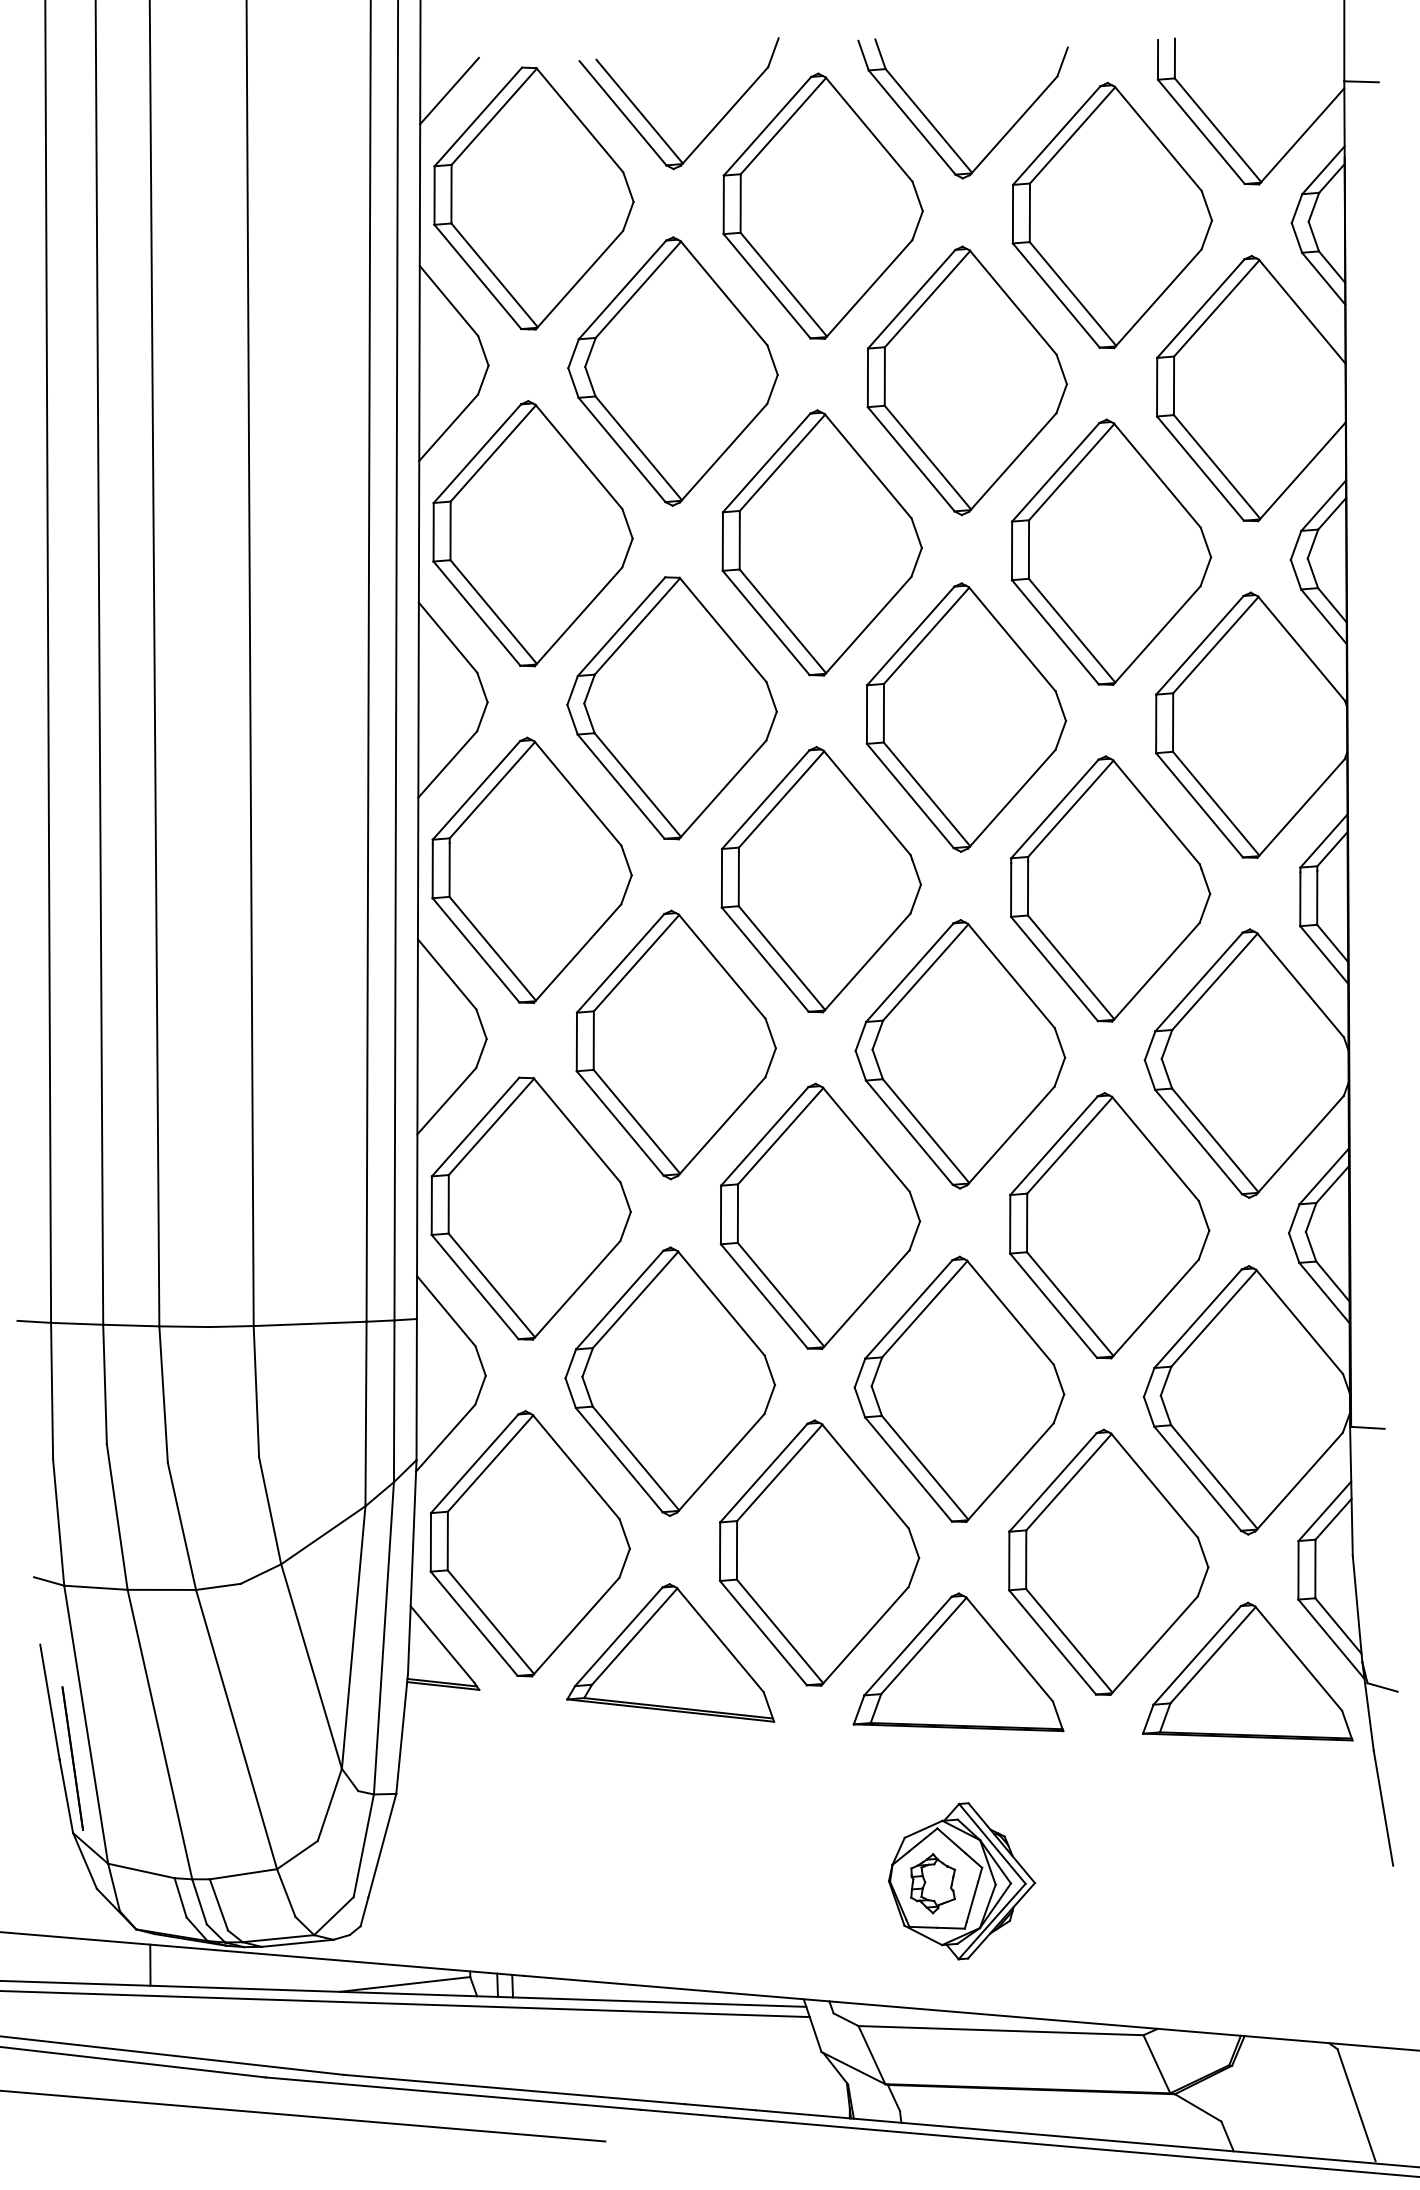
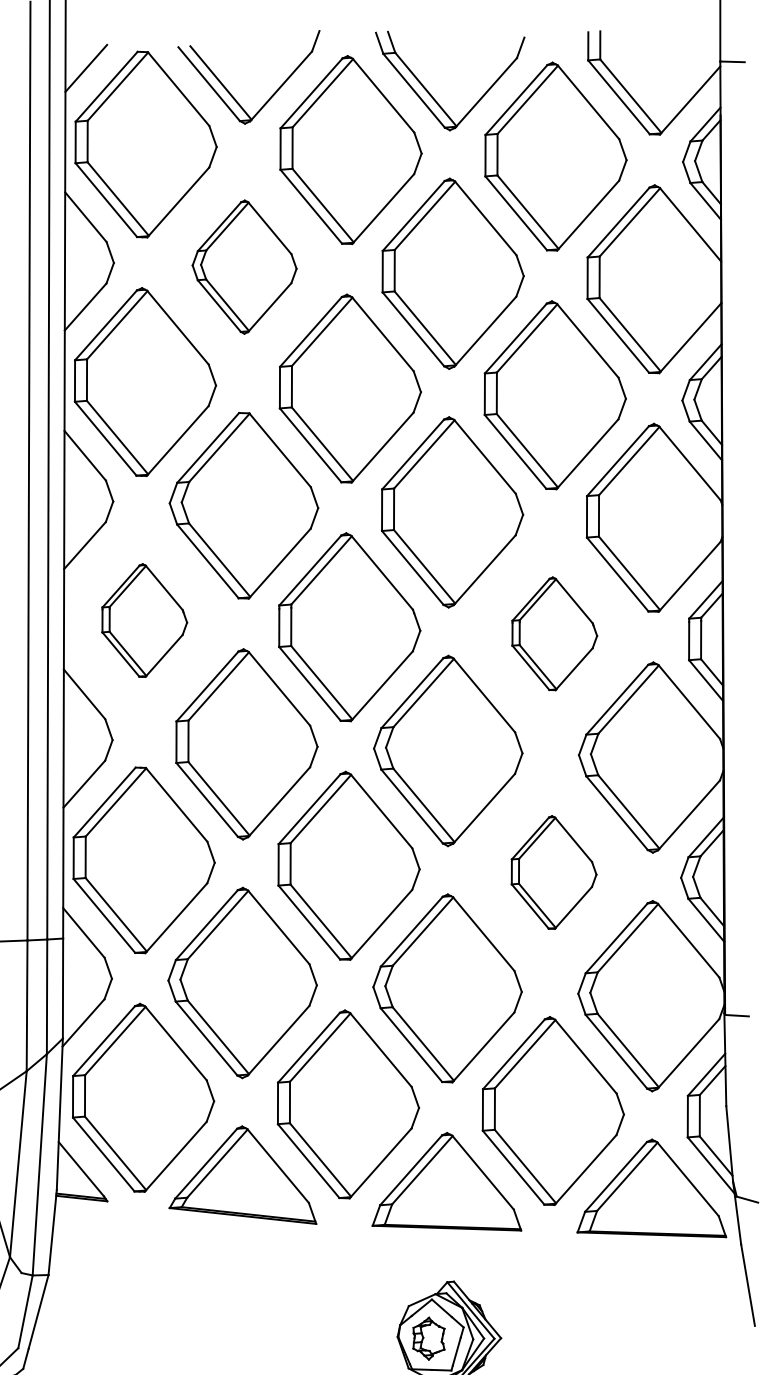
part: (672, 371) -> (244, 267), size x0.7
part: (531, 869) -> (144, 620), size x0.6
part: (1110, 888) -> (554, 633), size x0.6
part: (1109, 1225) -> (553, 872), size x0.6

